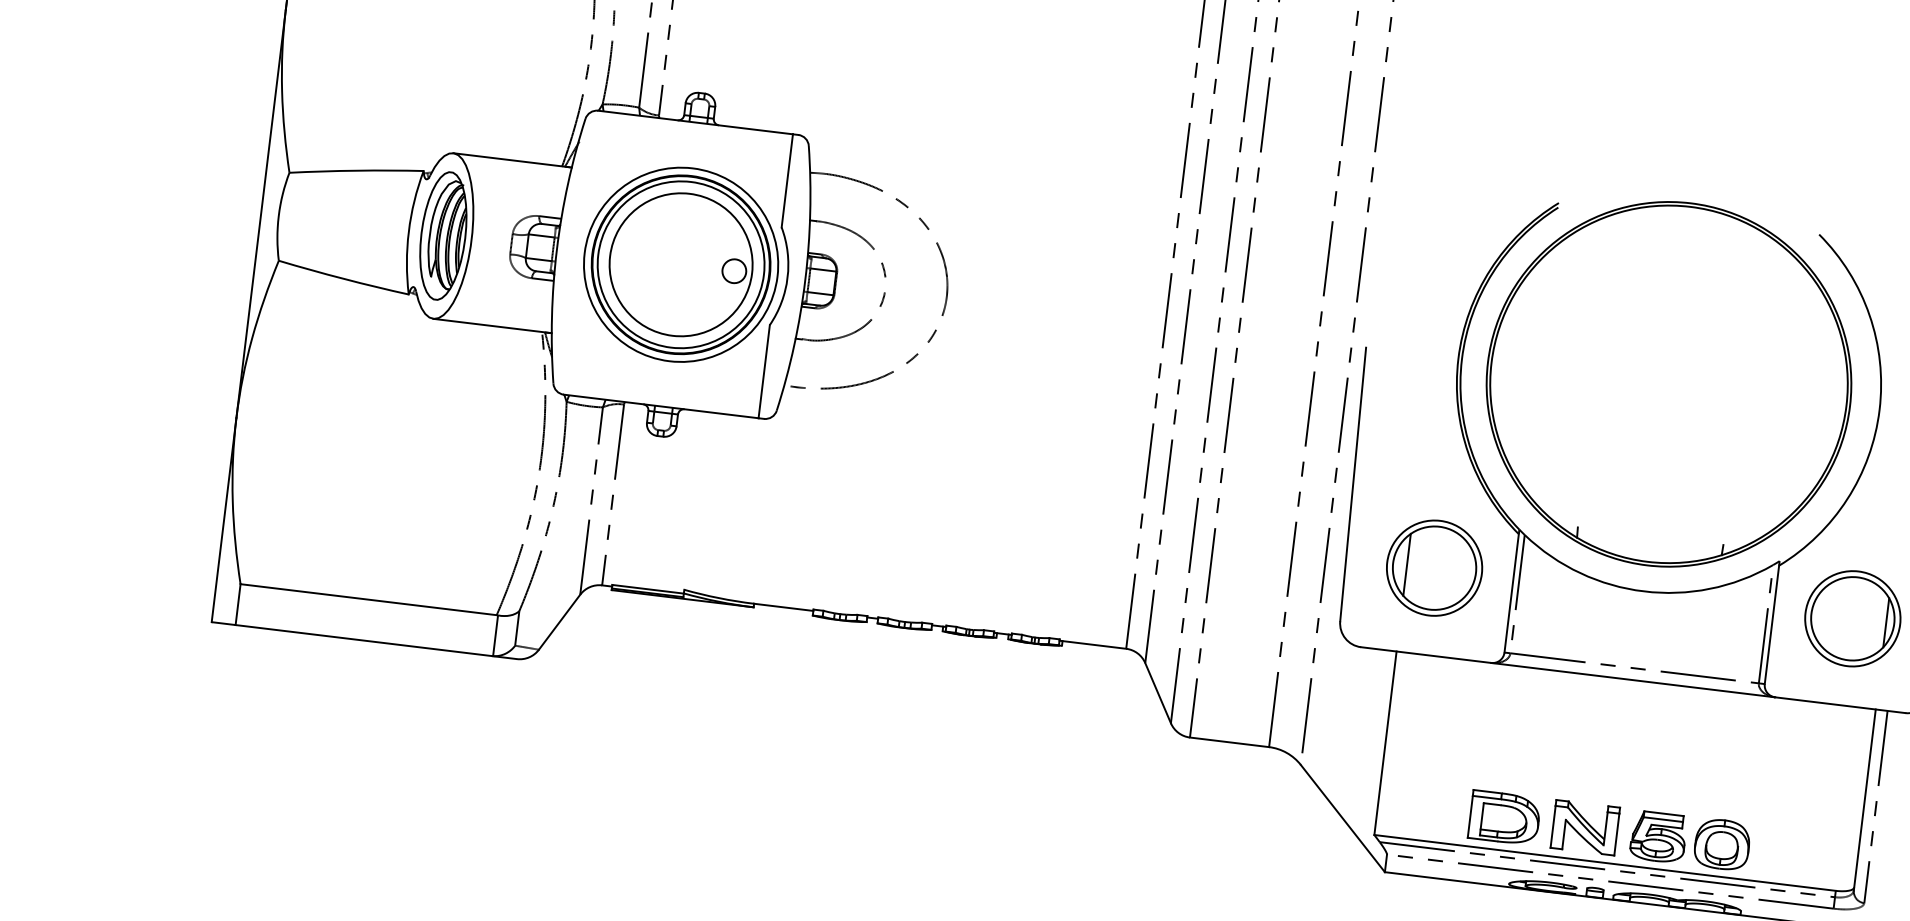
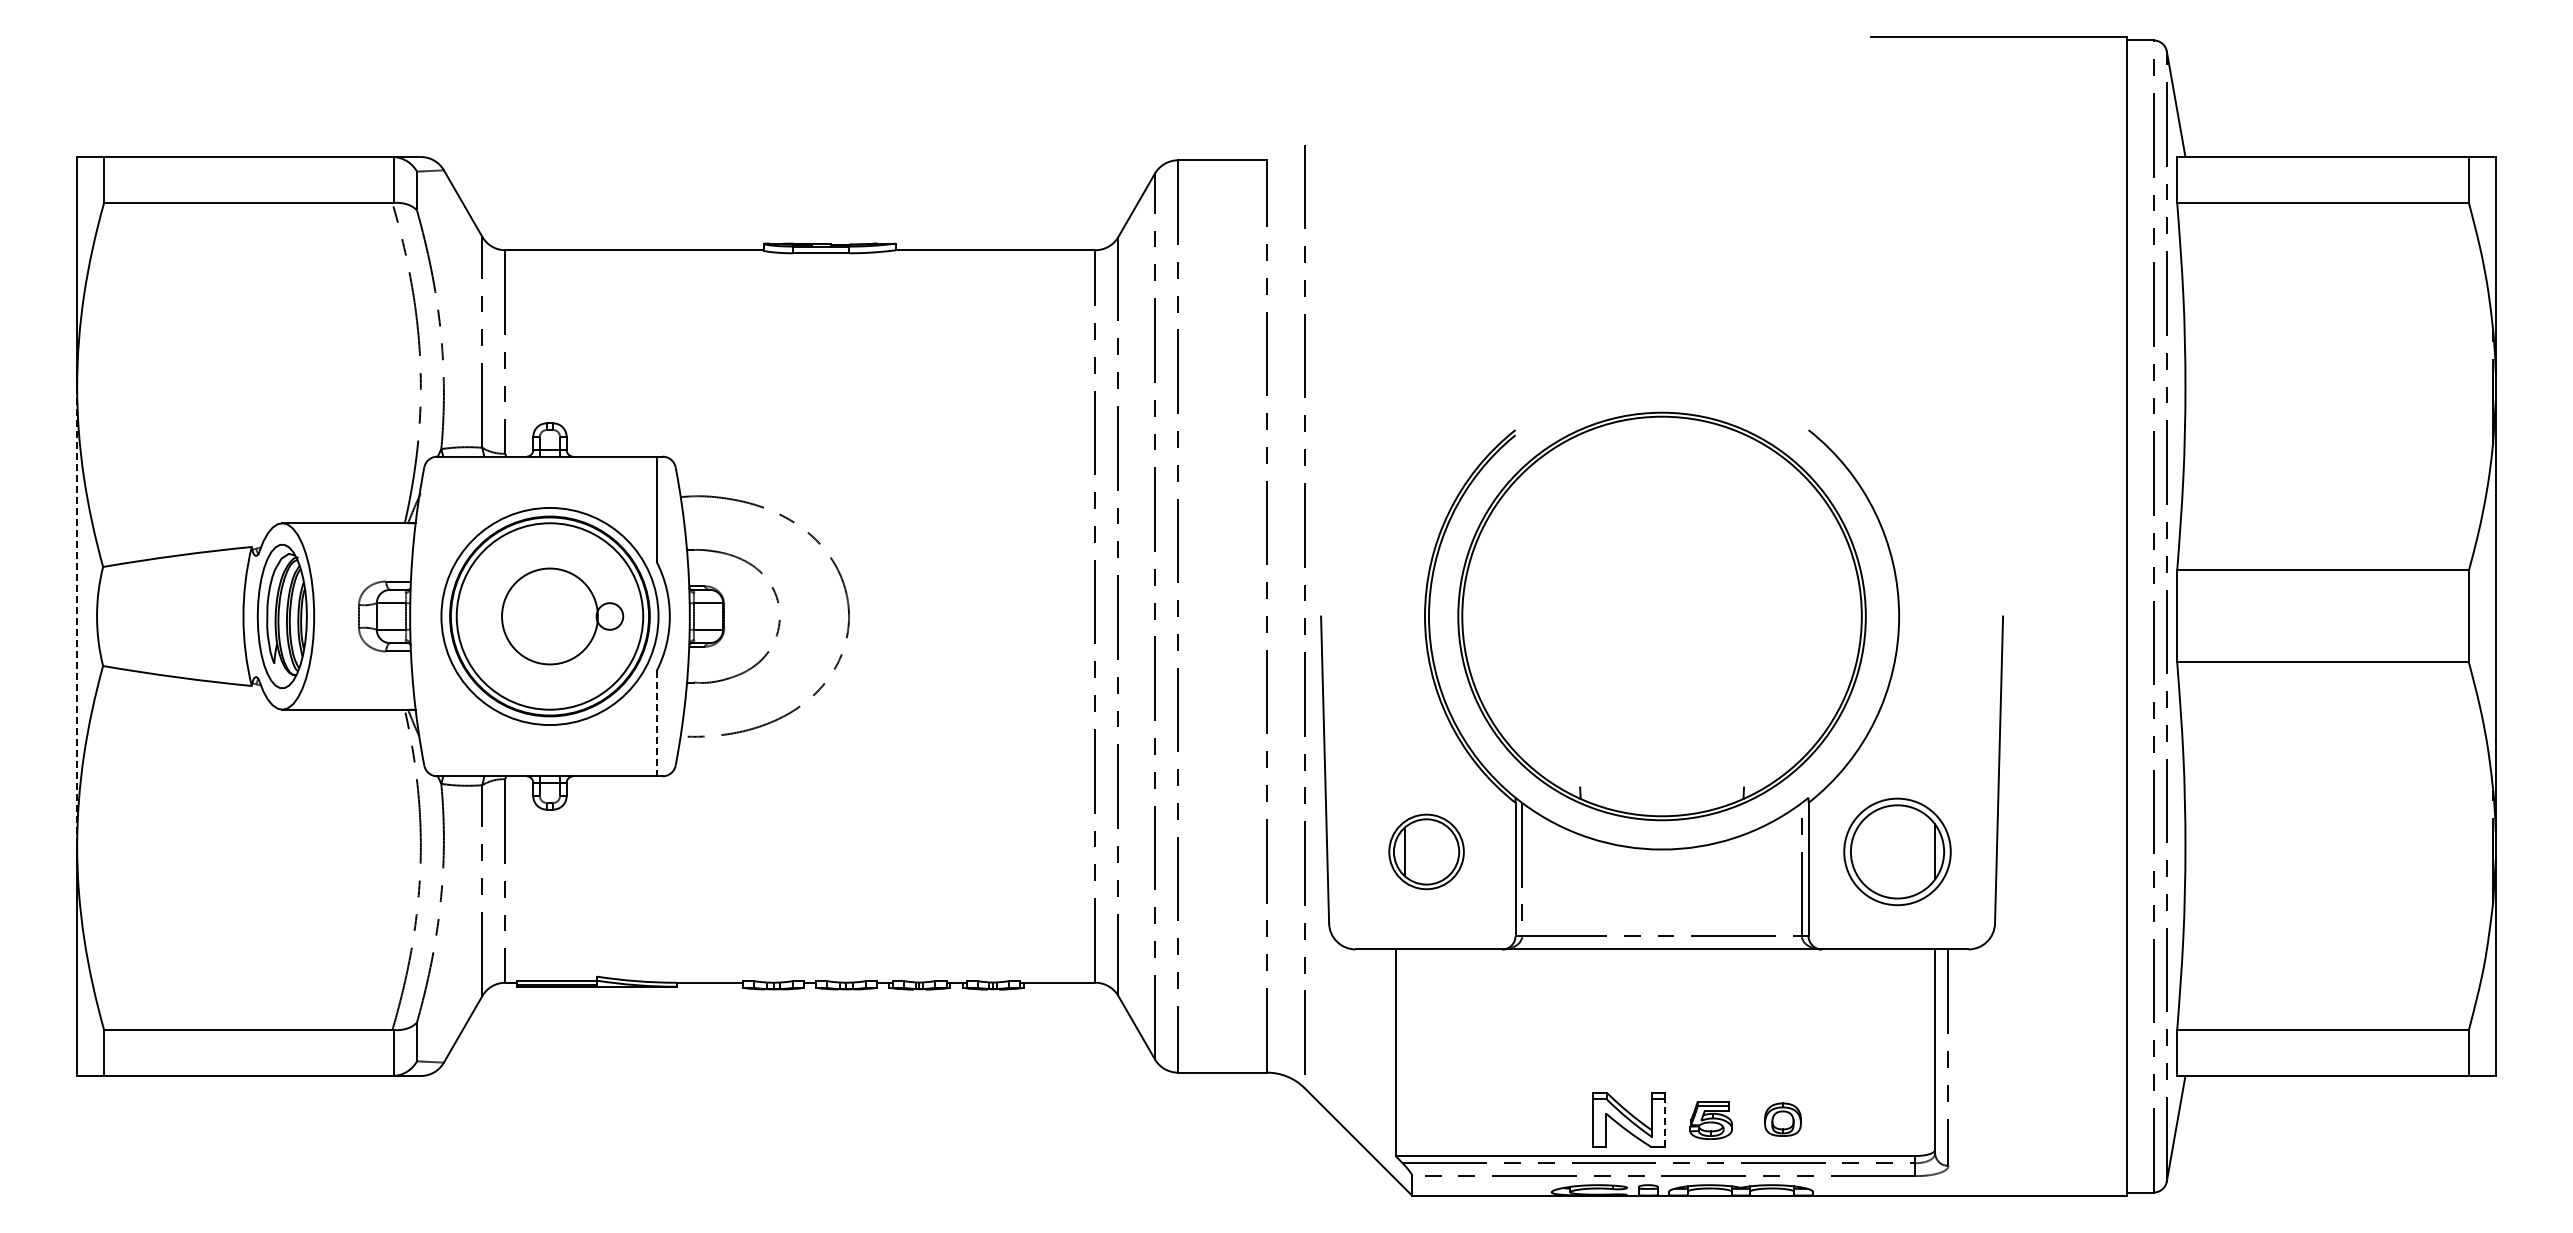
line: (261, 214) -> (77, 616), solid -> dashed
circle: (680, 264) -> (549, 616), size x0.6
line: (764, 372) -> (656, 724), solid -> dashed
part: (1434, 567) -> (1426, 851), size x0.7
part: (1505, 817) -> (1538, 1119), removed
line: (1616, 835) -> (1664, 1123), solid -> dashed
part: (1657, 837) -> (1710, 1120), size x0.7
part: (1721, 844) -> (1782, 1119), size x0.6

